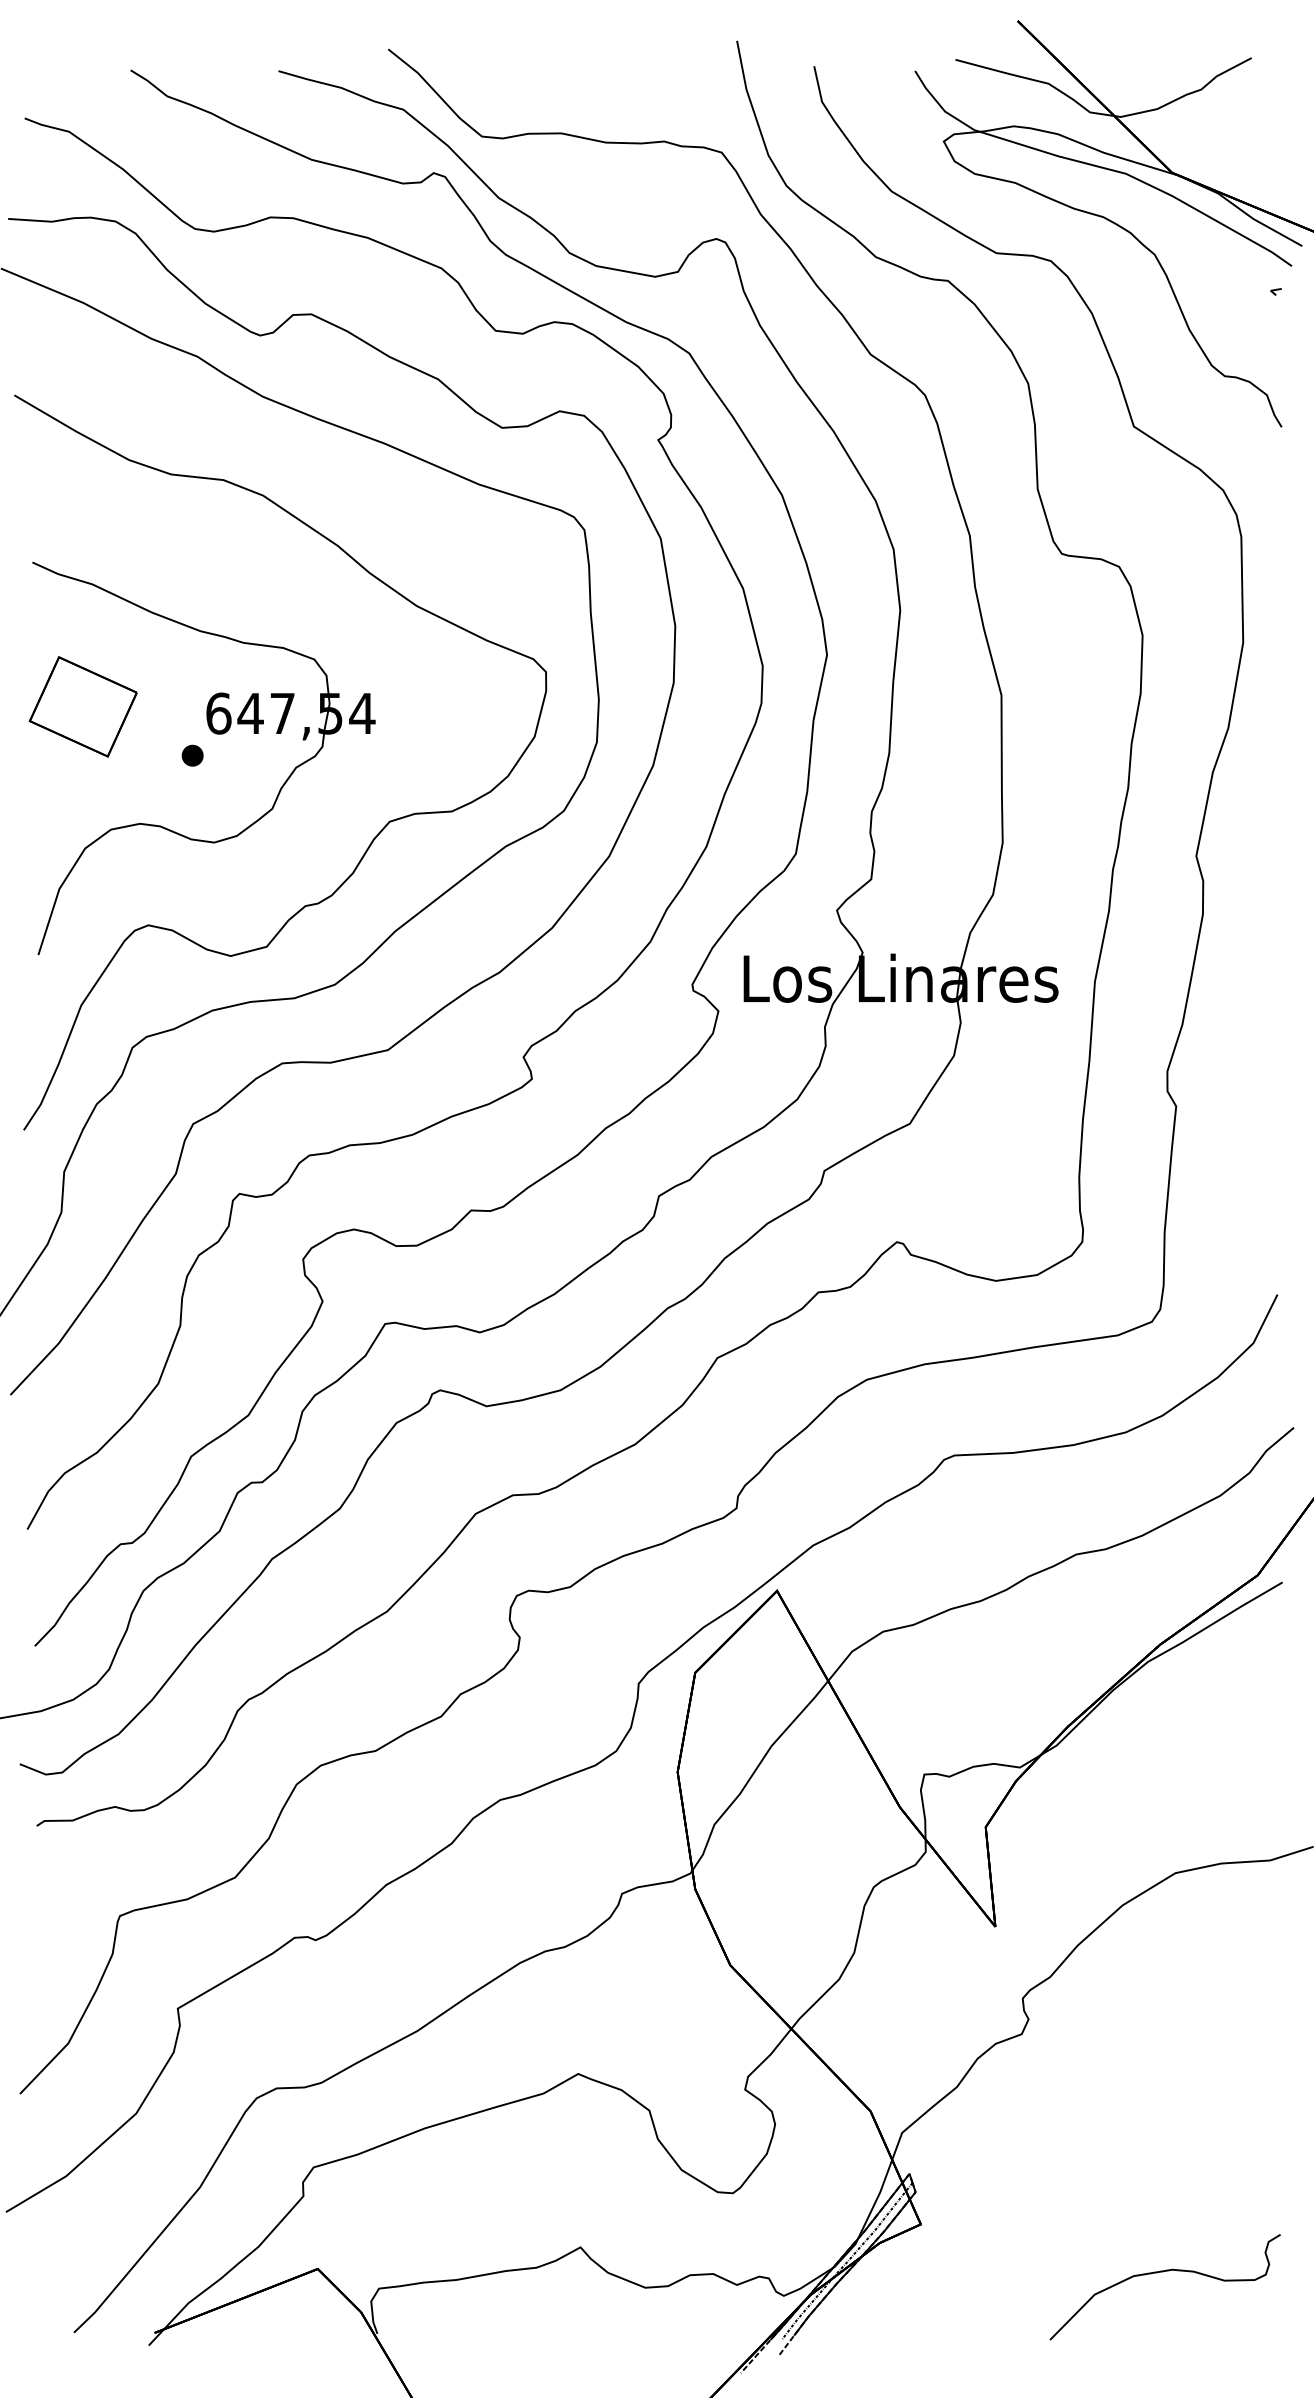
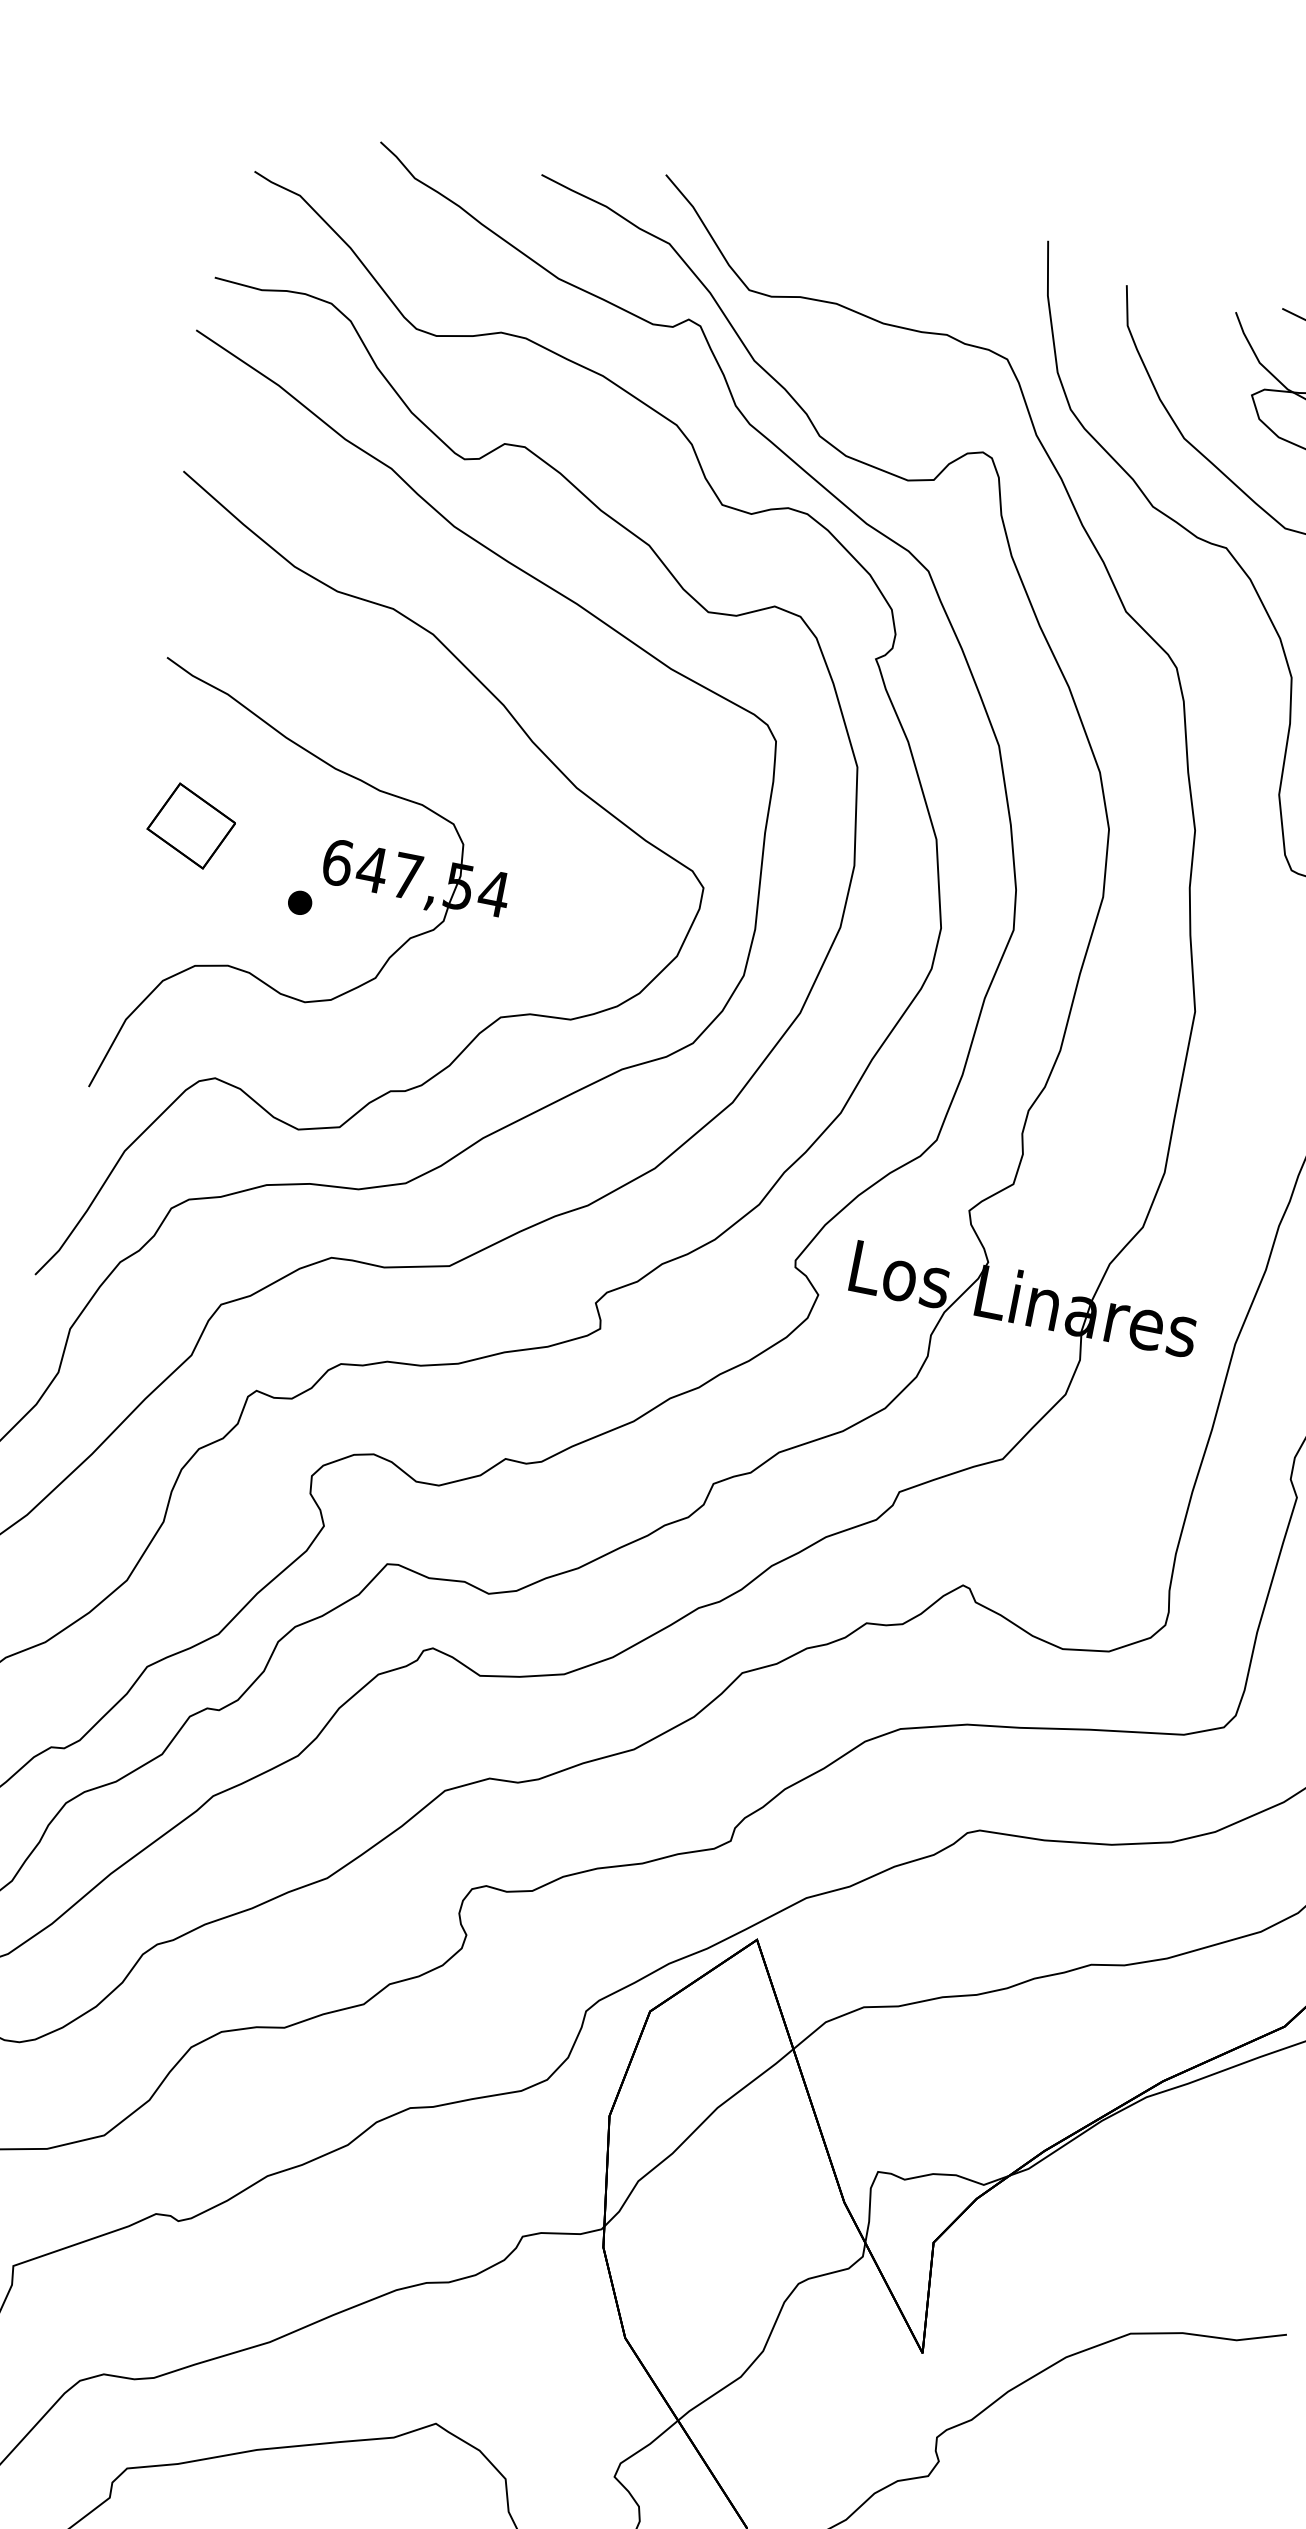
part: (83, 706) -> (191, 825), size x0.71

